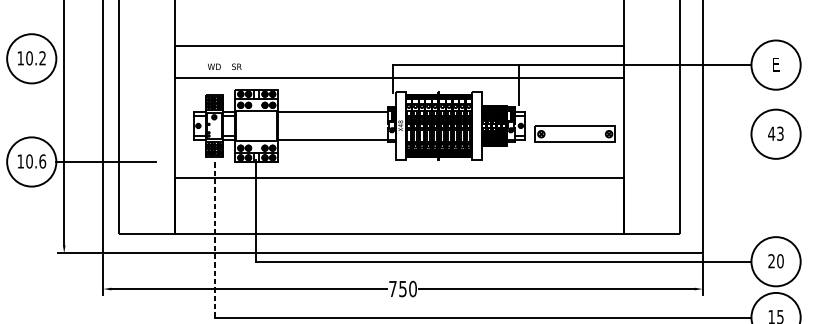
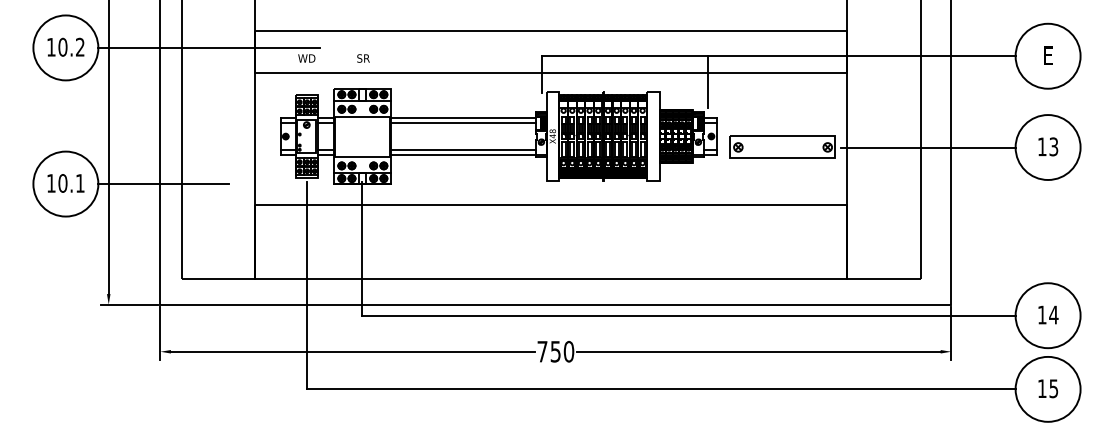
line: (139, 58) -> (208, 47), added
text: (236, 66) -> (363, 58), moved
line: (333, 116) -> (463, 123), added
text: (771, 133) -> (1042, 146), 43 -> 13
line: (685, 134) -> (928, 147), added
line: (333, 135) -> (463, 149), added
text: (42, 161) -> (79, 183), 10.6 -> 10.1
line: (214, 238) -> (307, 285), dashed -> solid
text: (775, 260) -> (1047, 314), 20 -> 14

